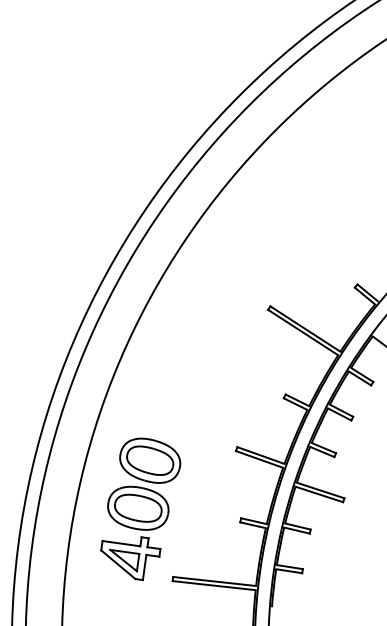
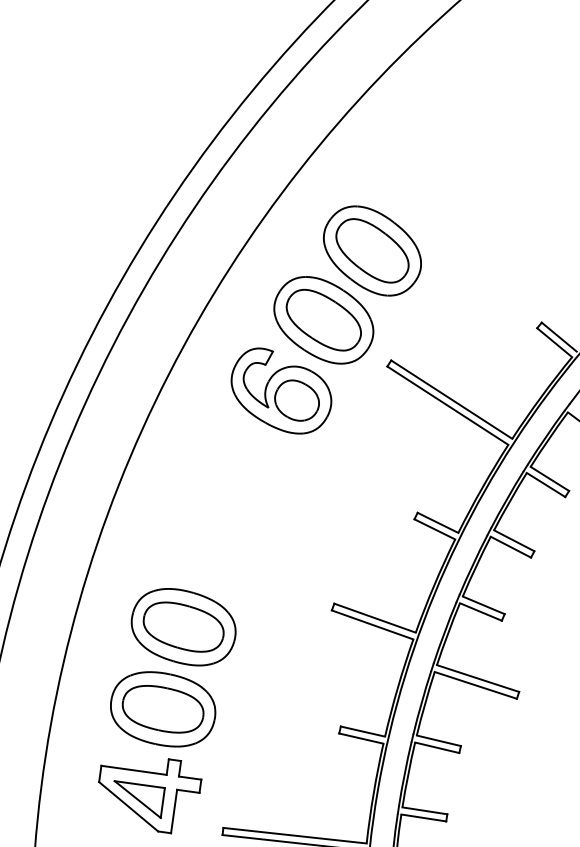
part: (232, 282) -> (325, 319), added

